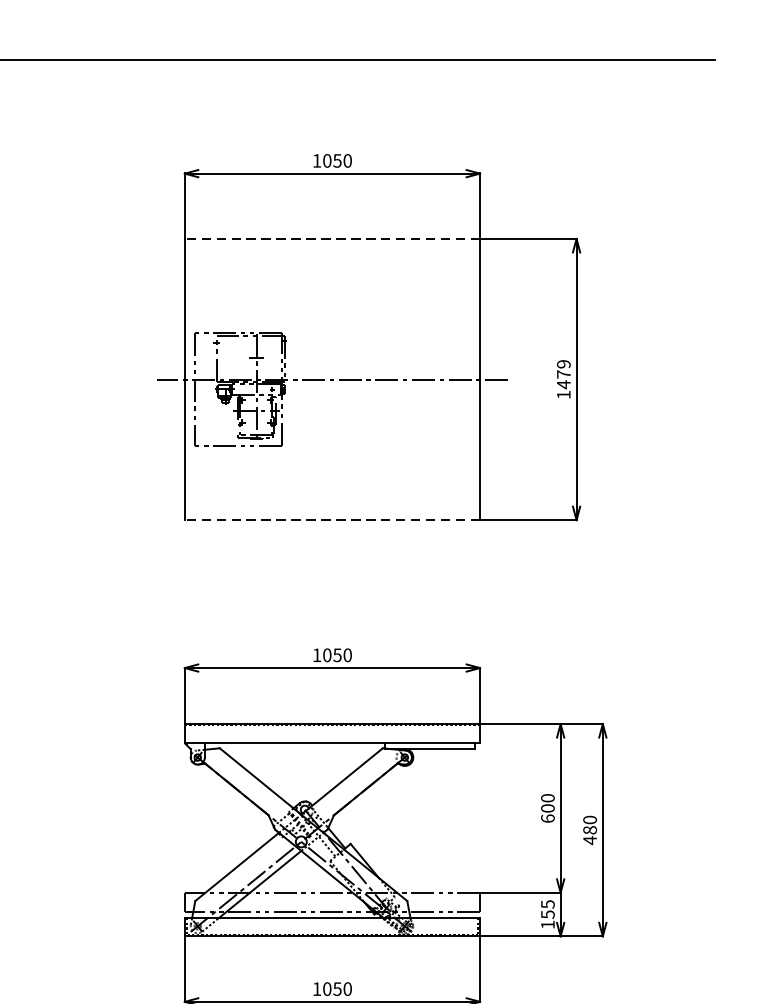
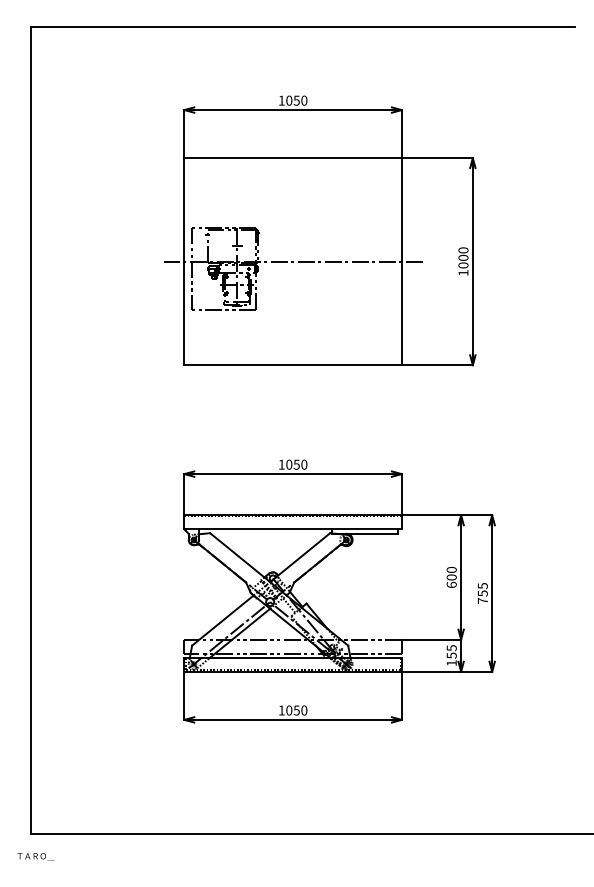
line: (333, 239) -> (293, 158), dashed -> solid
text: (563, 373) -> (463, 257), 1479 -> 1000
line: (333, 520) -> (293, 365), dashed -> solid
text: (589, 830) -> (482, 593), 480 -> 755

